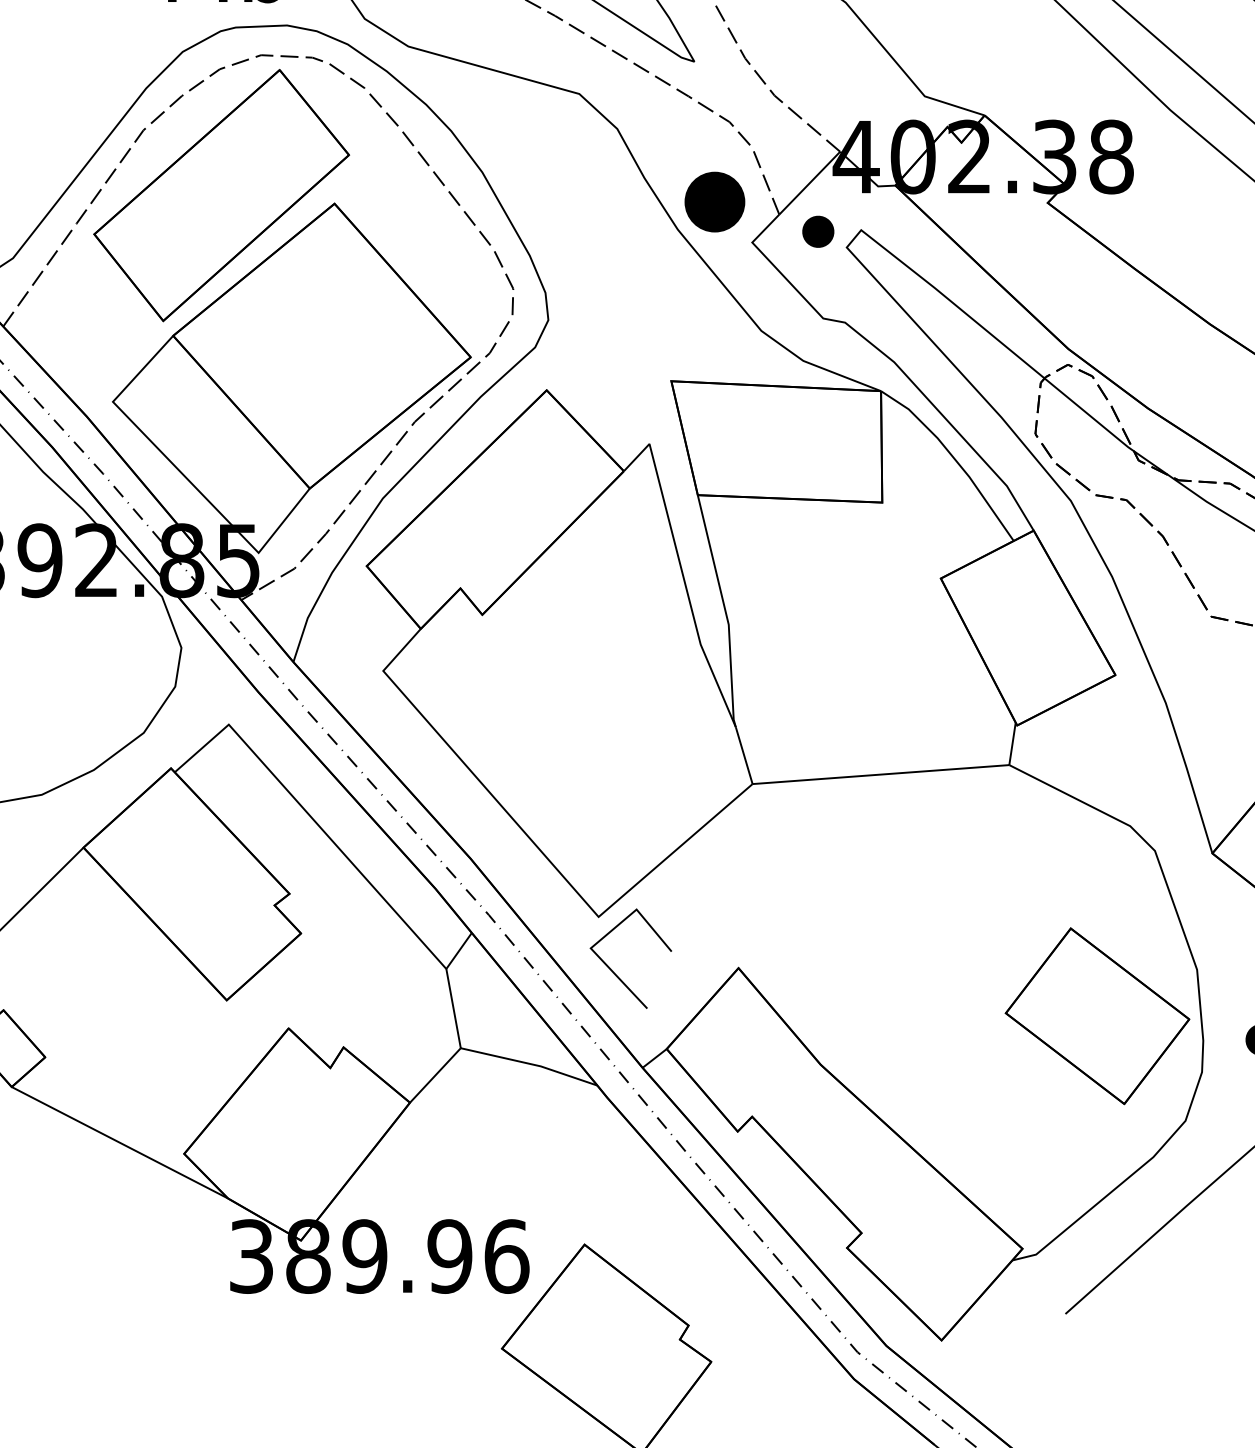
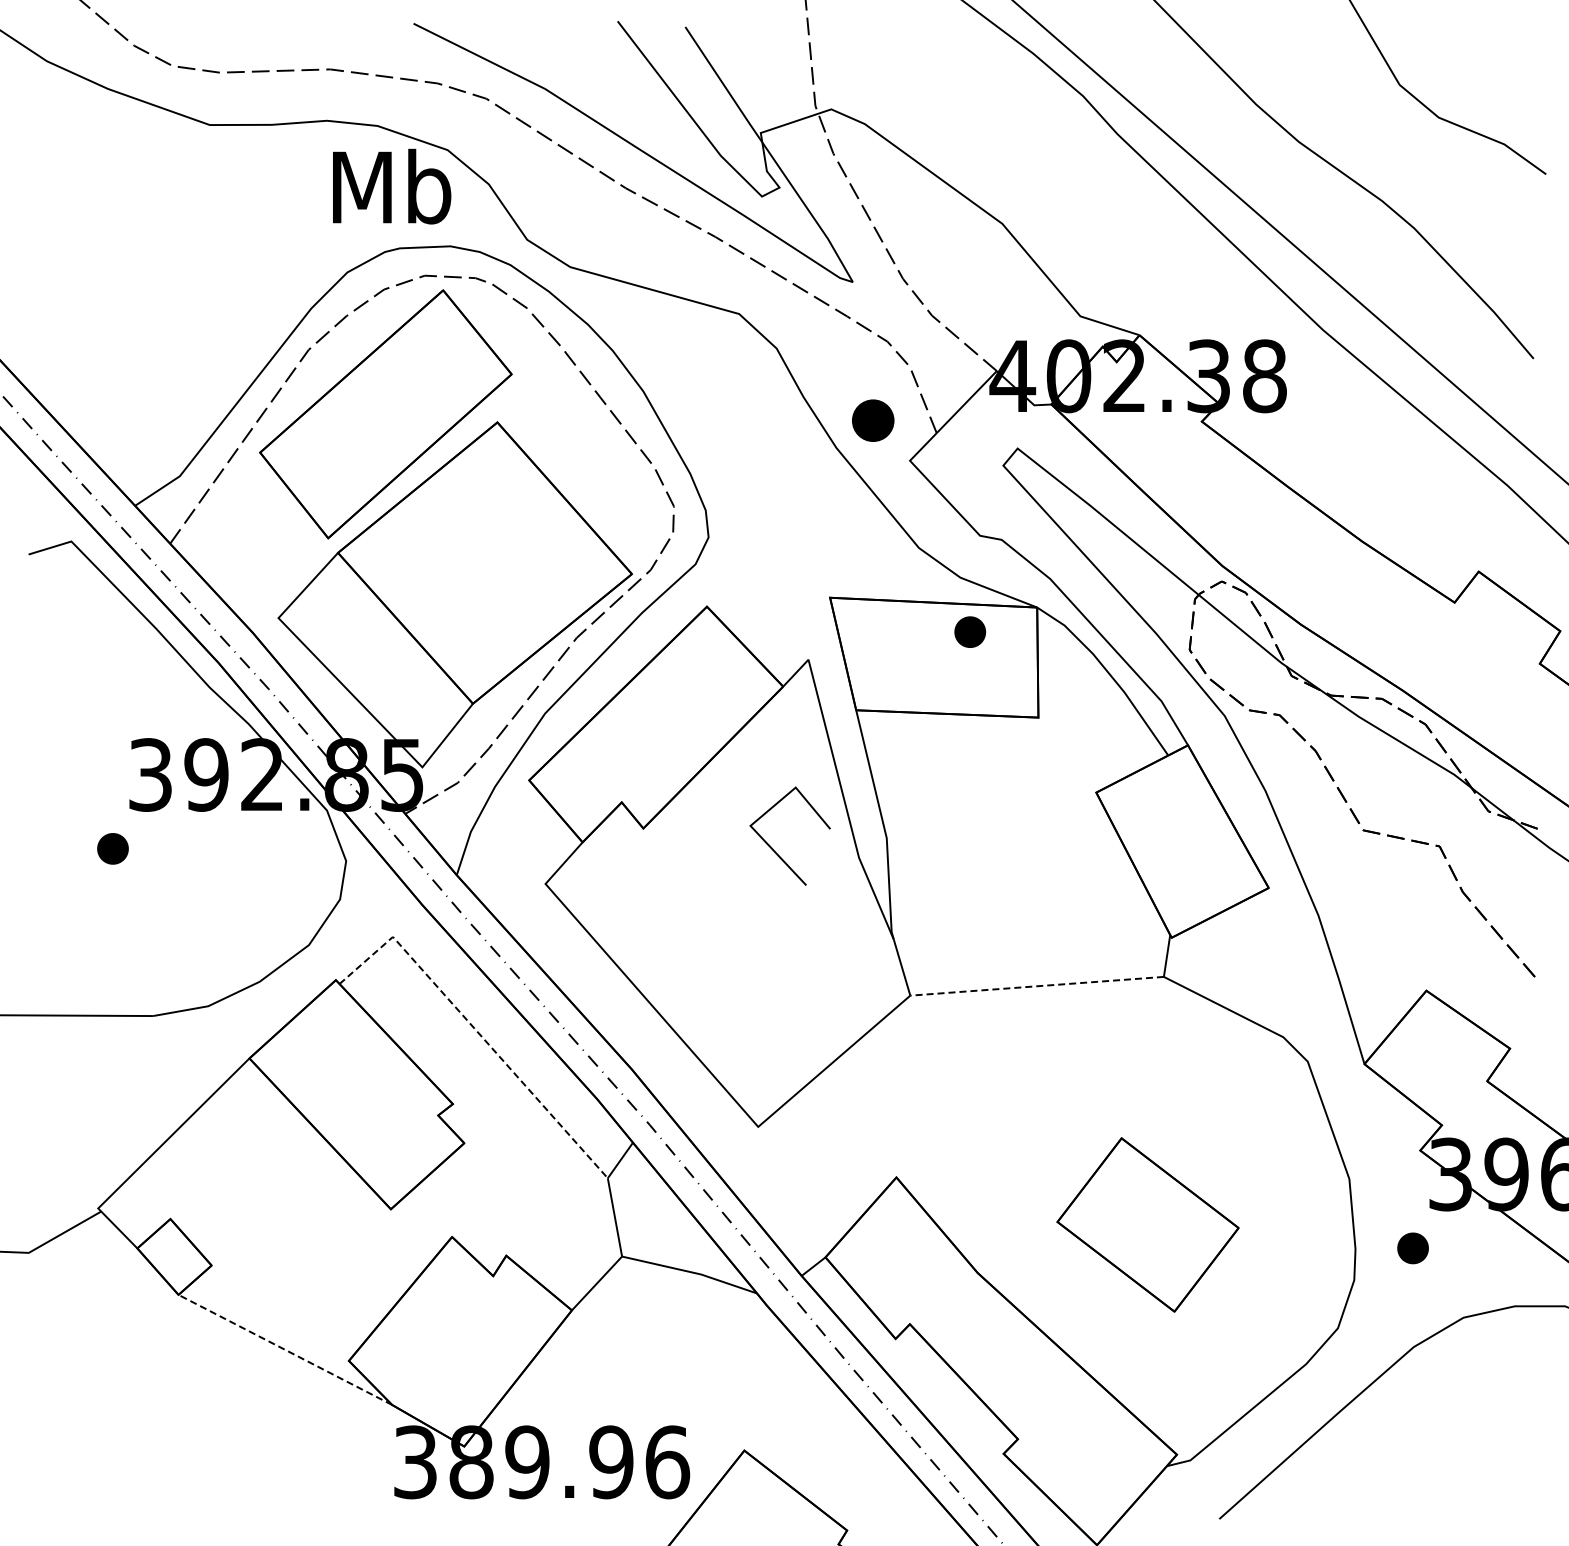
part: (715, 201) -> (873, 420), size x0.7
part: (817, 231) -> (969, 631), moved
line: (880, 774) -> (1036, 986), solid -> dashed
line: (313, 819) -> (476, 1030), solid -> dashed
line: (614, 971) -> (773, 848), moved
part: (1096, 1015) -> (1147, 1224), moved
line: (119, 1142) -> (284, 1349), solid -> dashed

